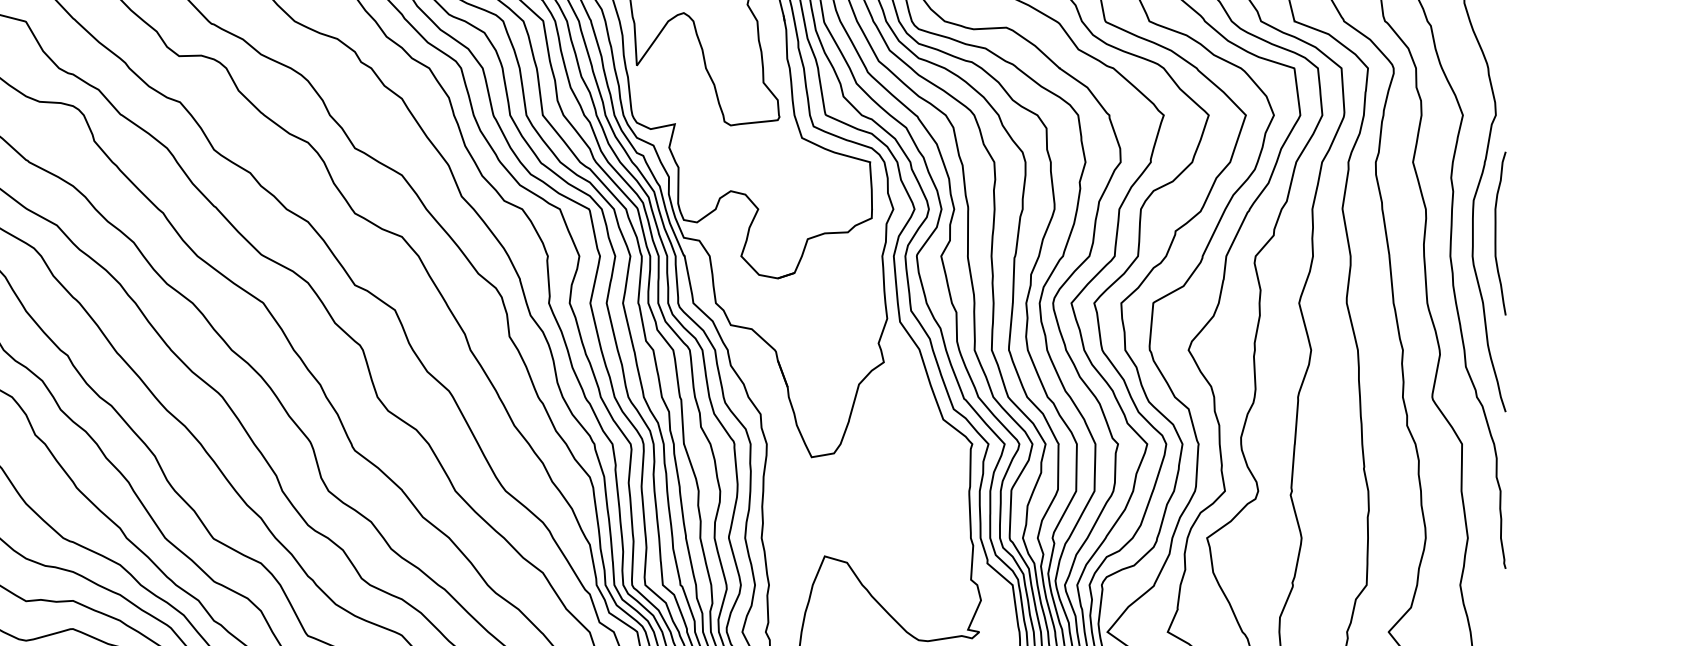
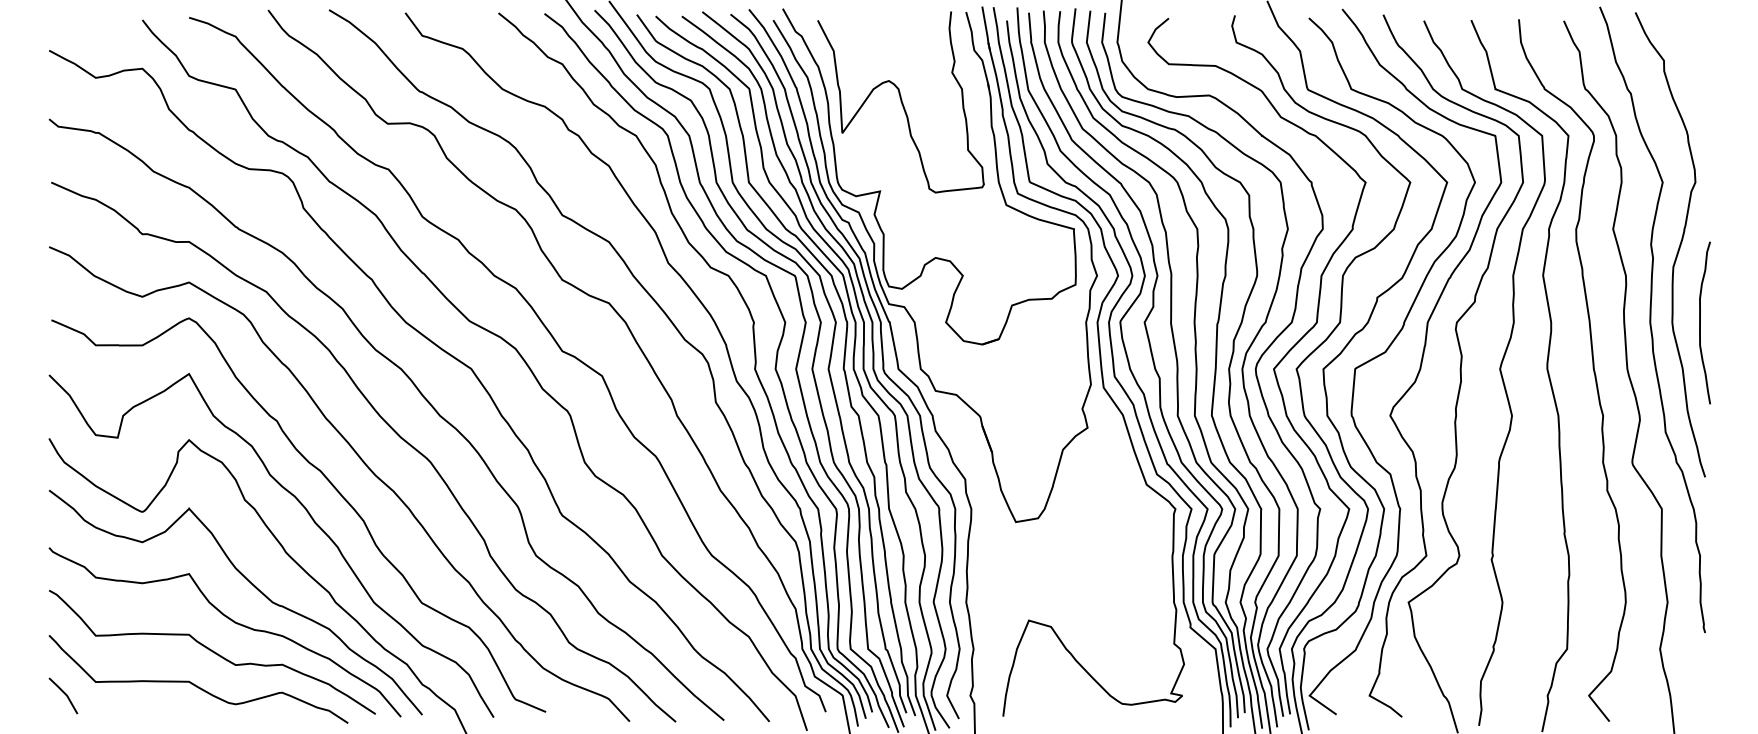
curve: (1495, 233) -> (1700, 322), moved

